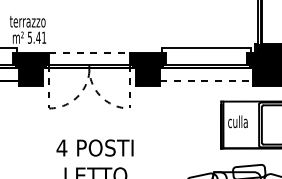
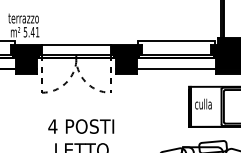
line: (89, 52) -> (76, 44), dashed -> solid
line: (206, 80) -> (176, 68), dashed -> solid

